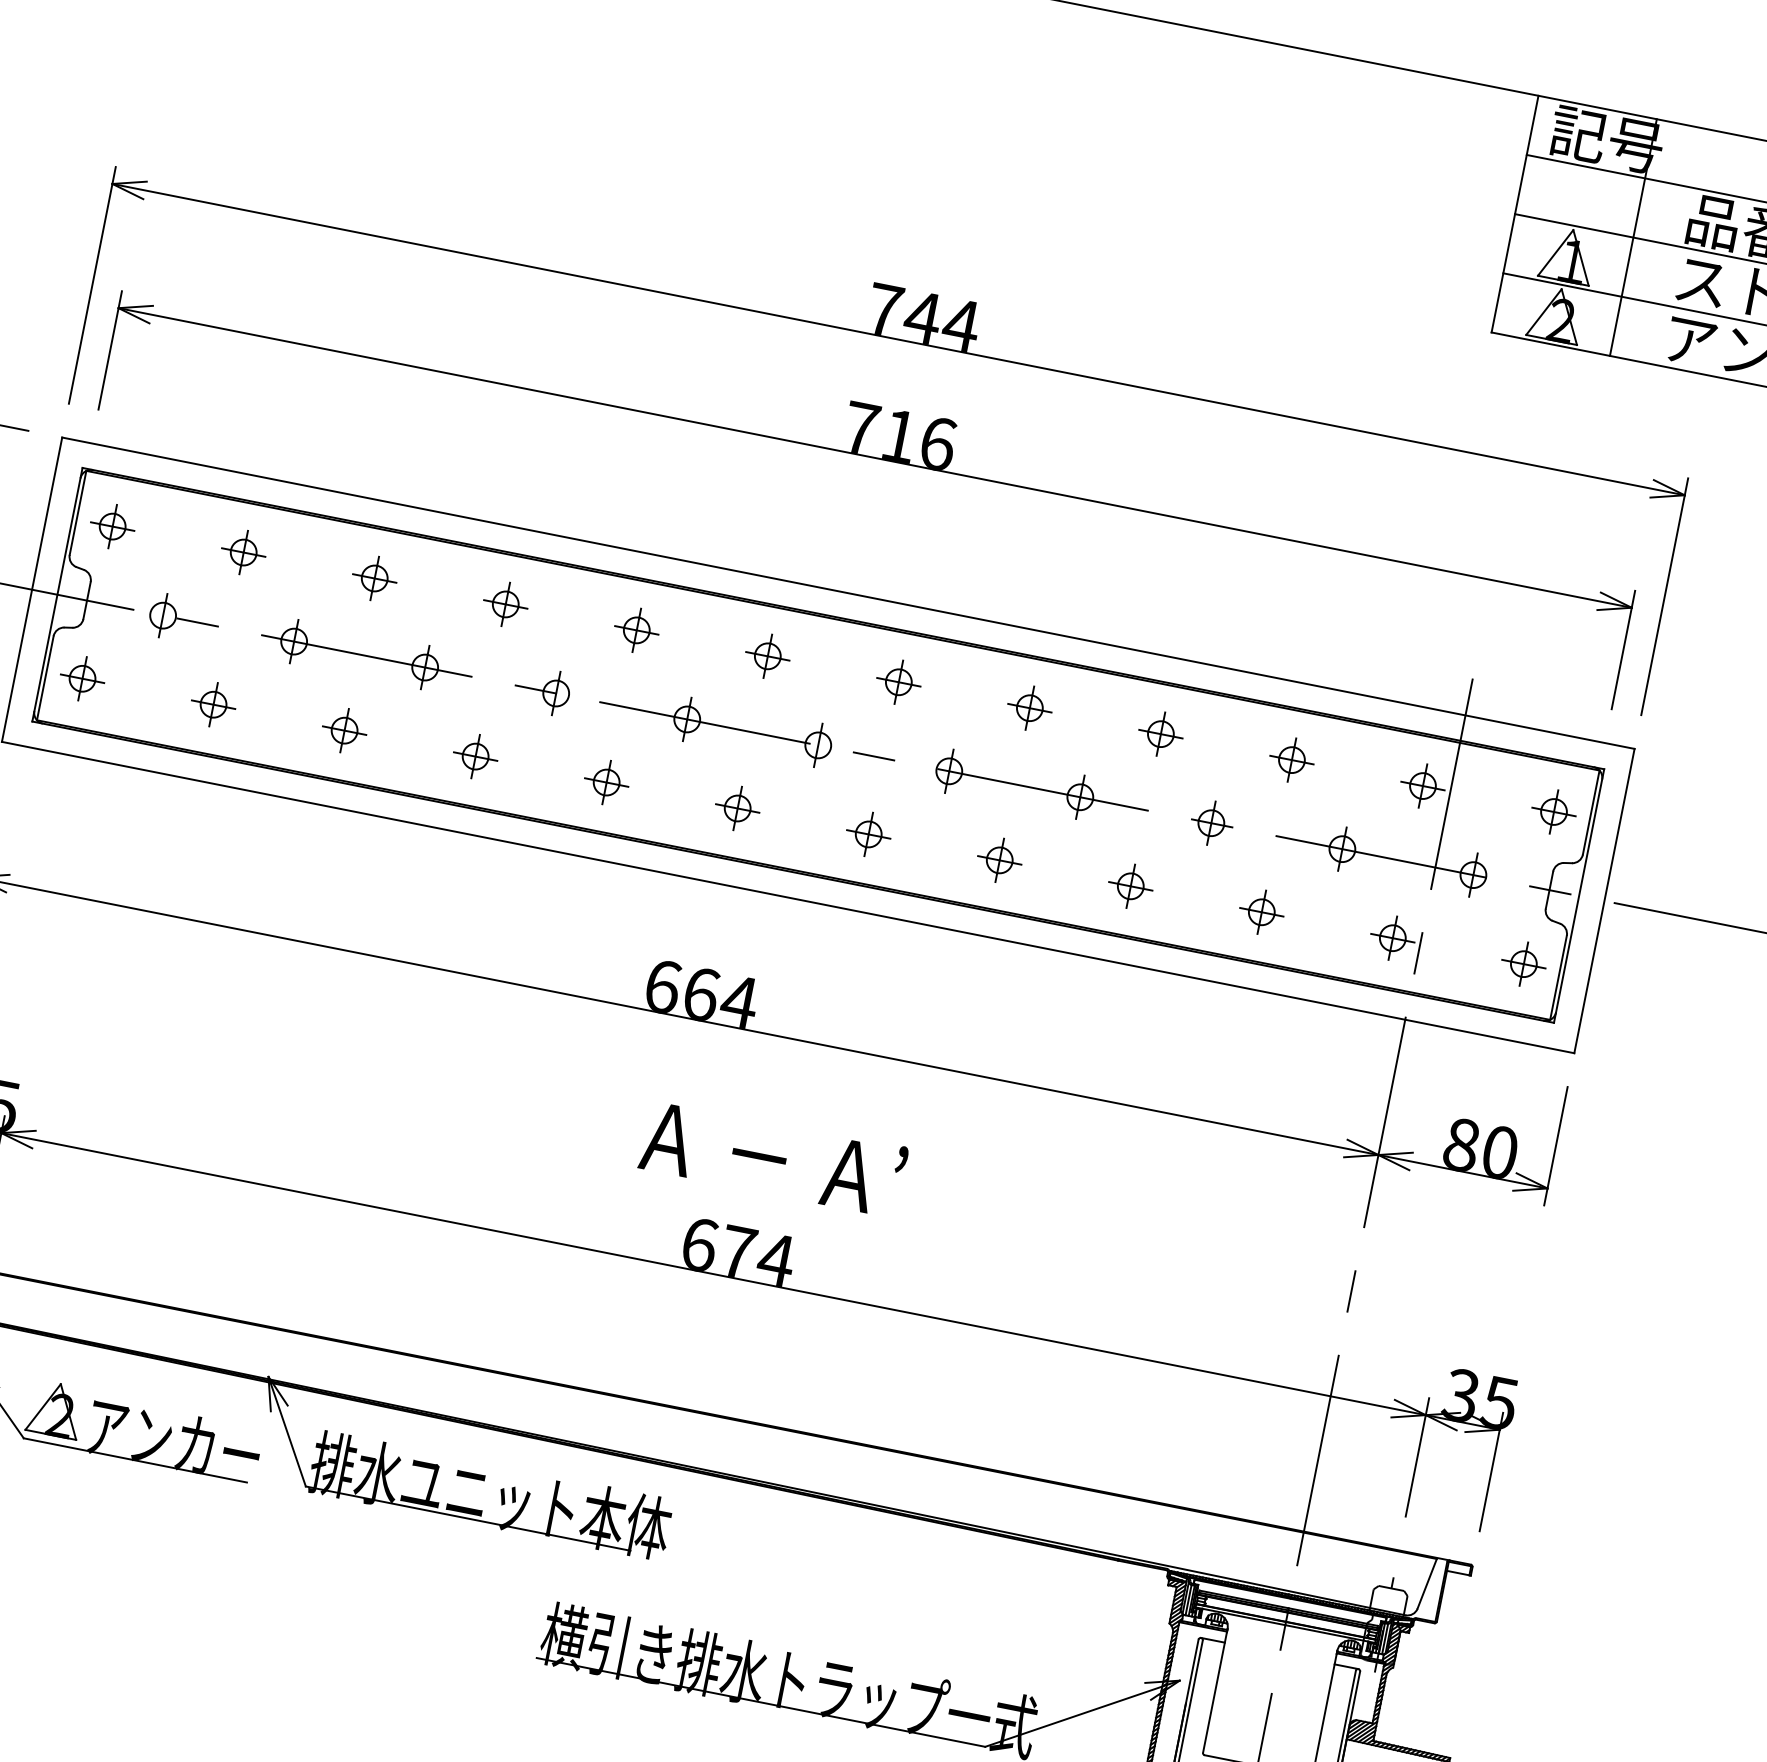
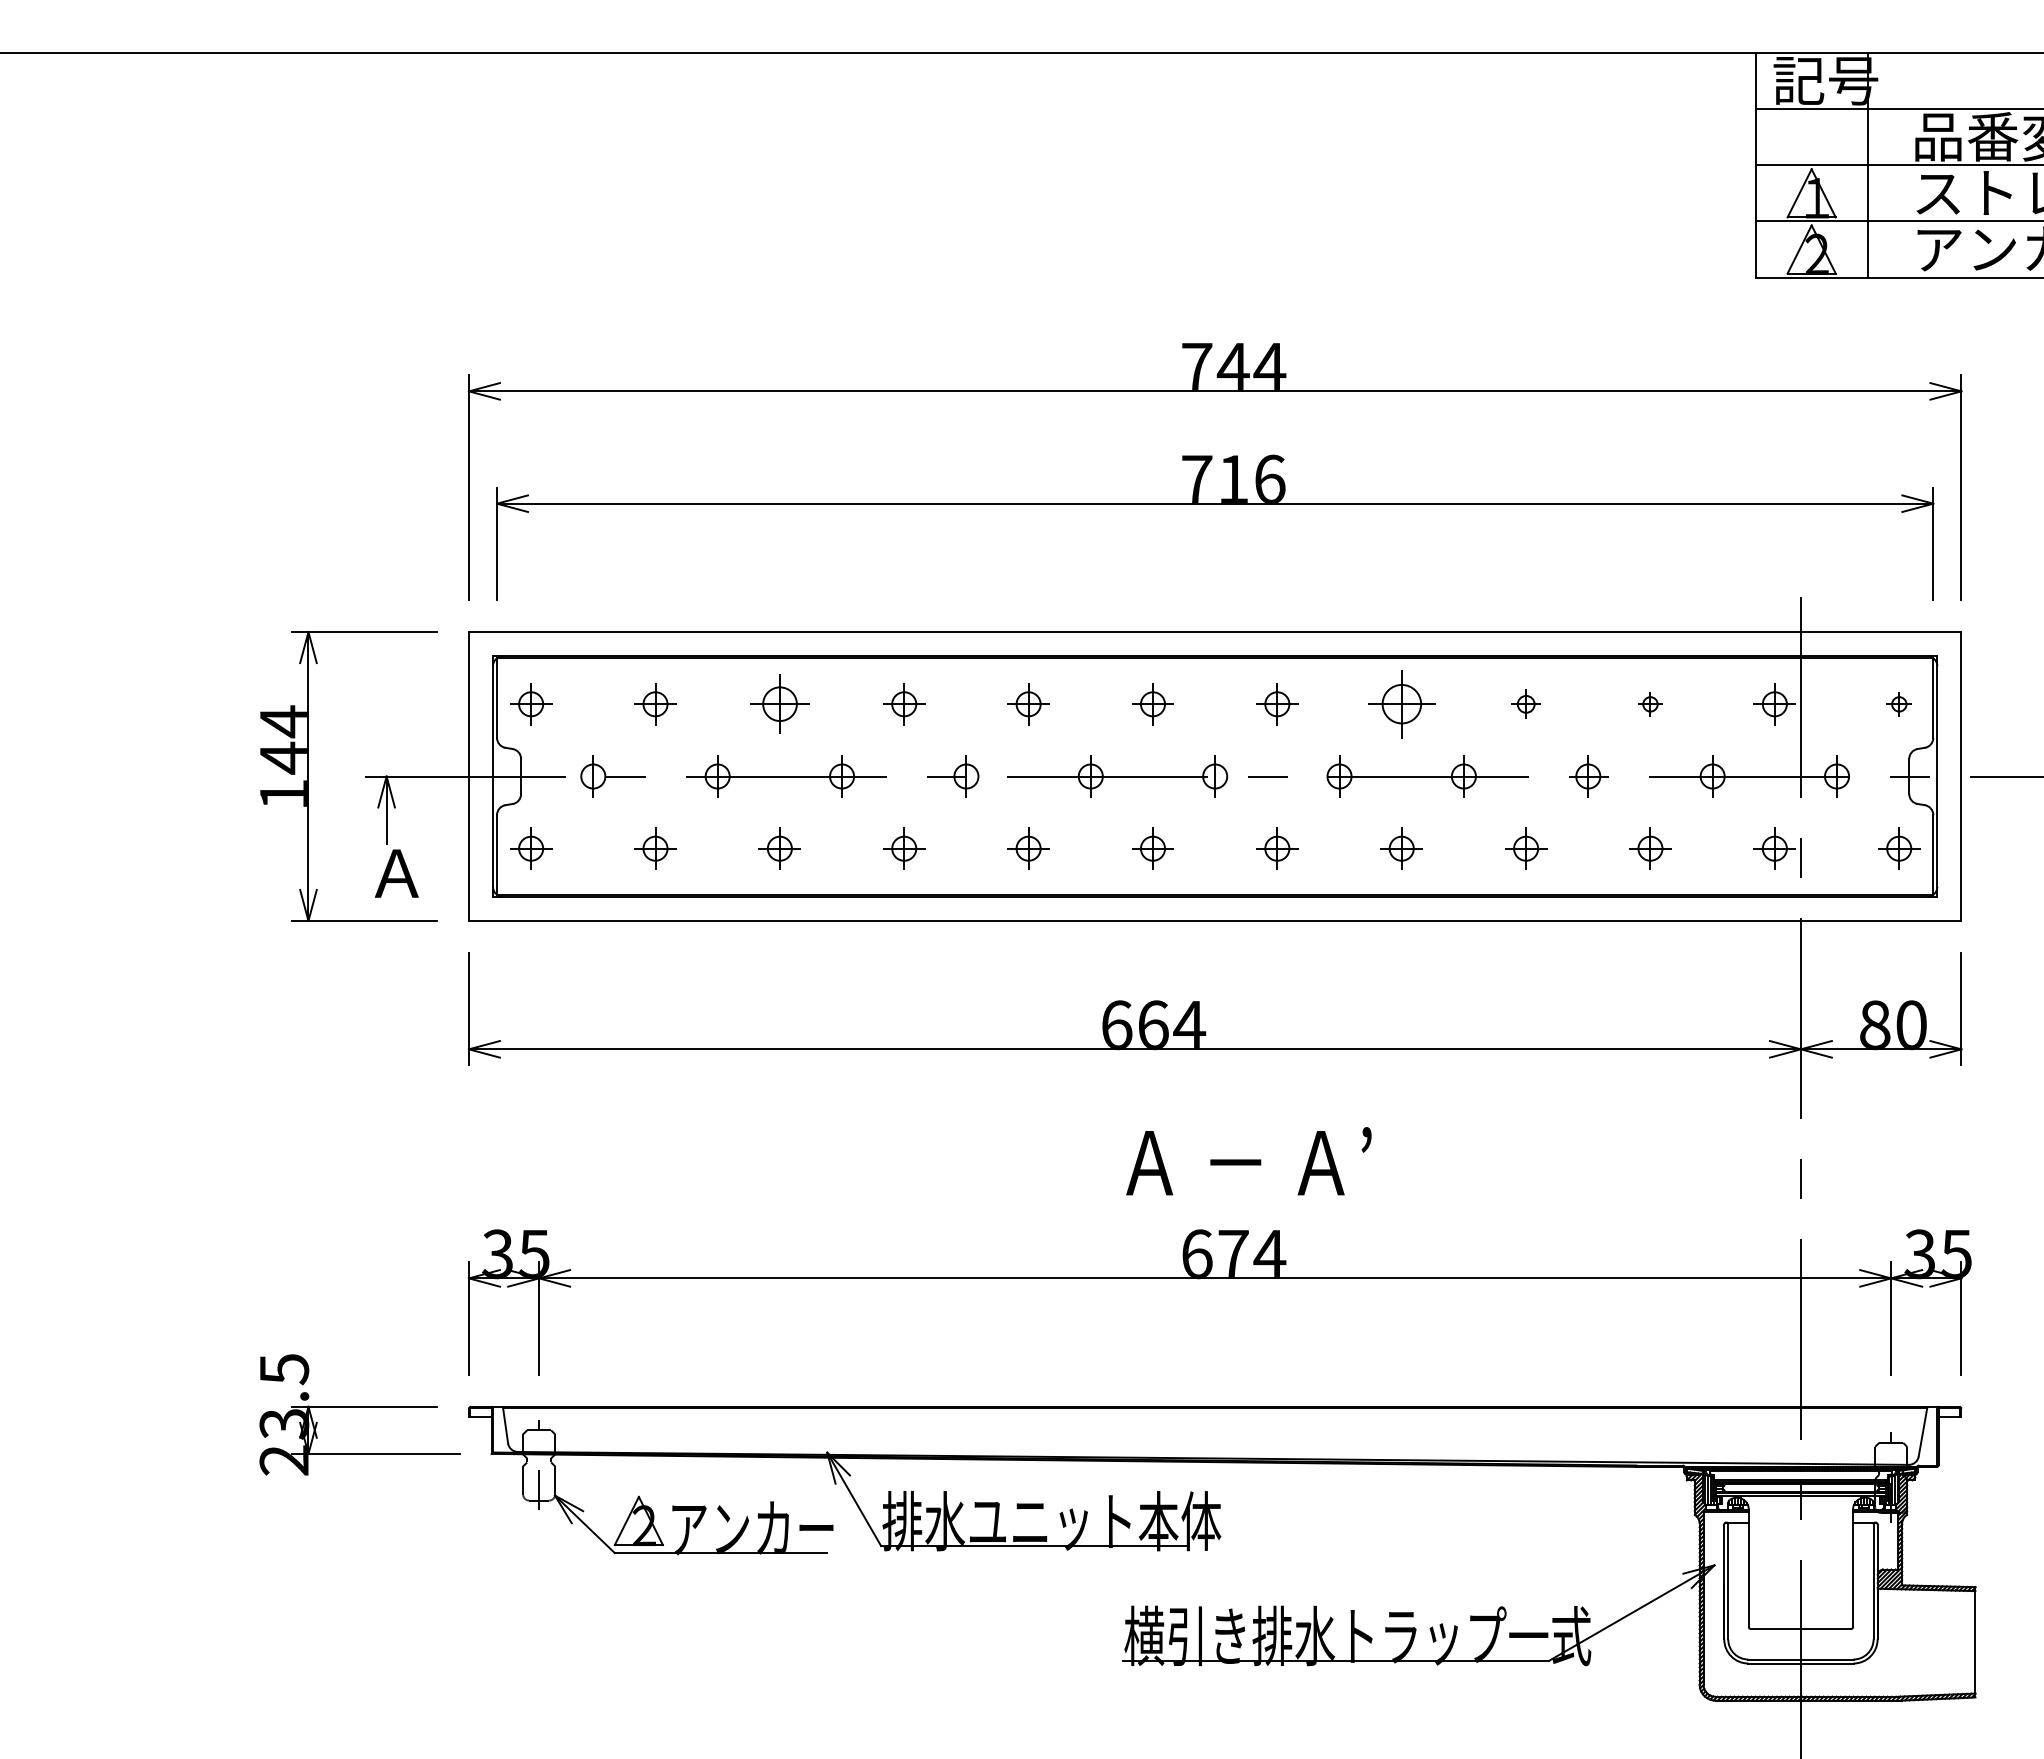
part: (374, 578) -> (779, 704), size x1.4
part: (1029, 708) -> (1401, 704), size x1.6
part: (1161, 734) -> (1526, 704), size x0.7
part: (1291, 760) -> (1650, 704), size x0.6
part: (1554, 812) -> (1899, 704), size x0.6

